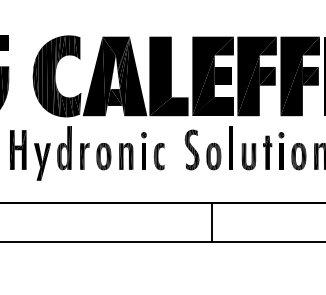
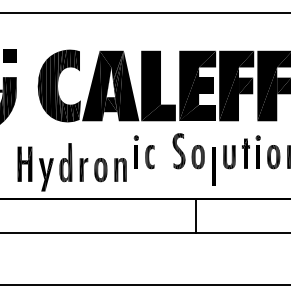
line: (230, 148) -> (213, 166), moved
part: (70, 153) -> (71, 167), moved

